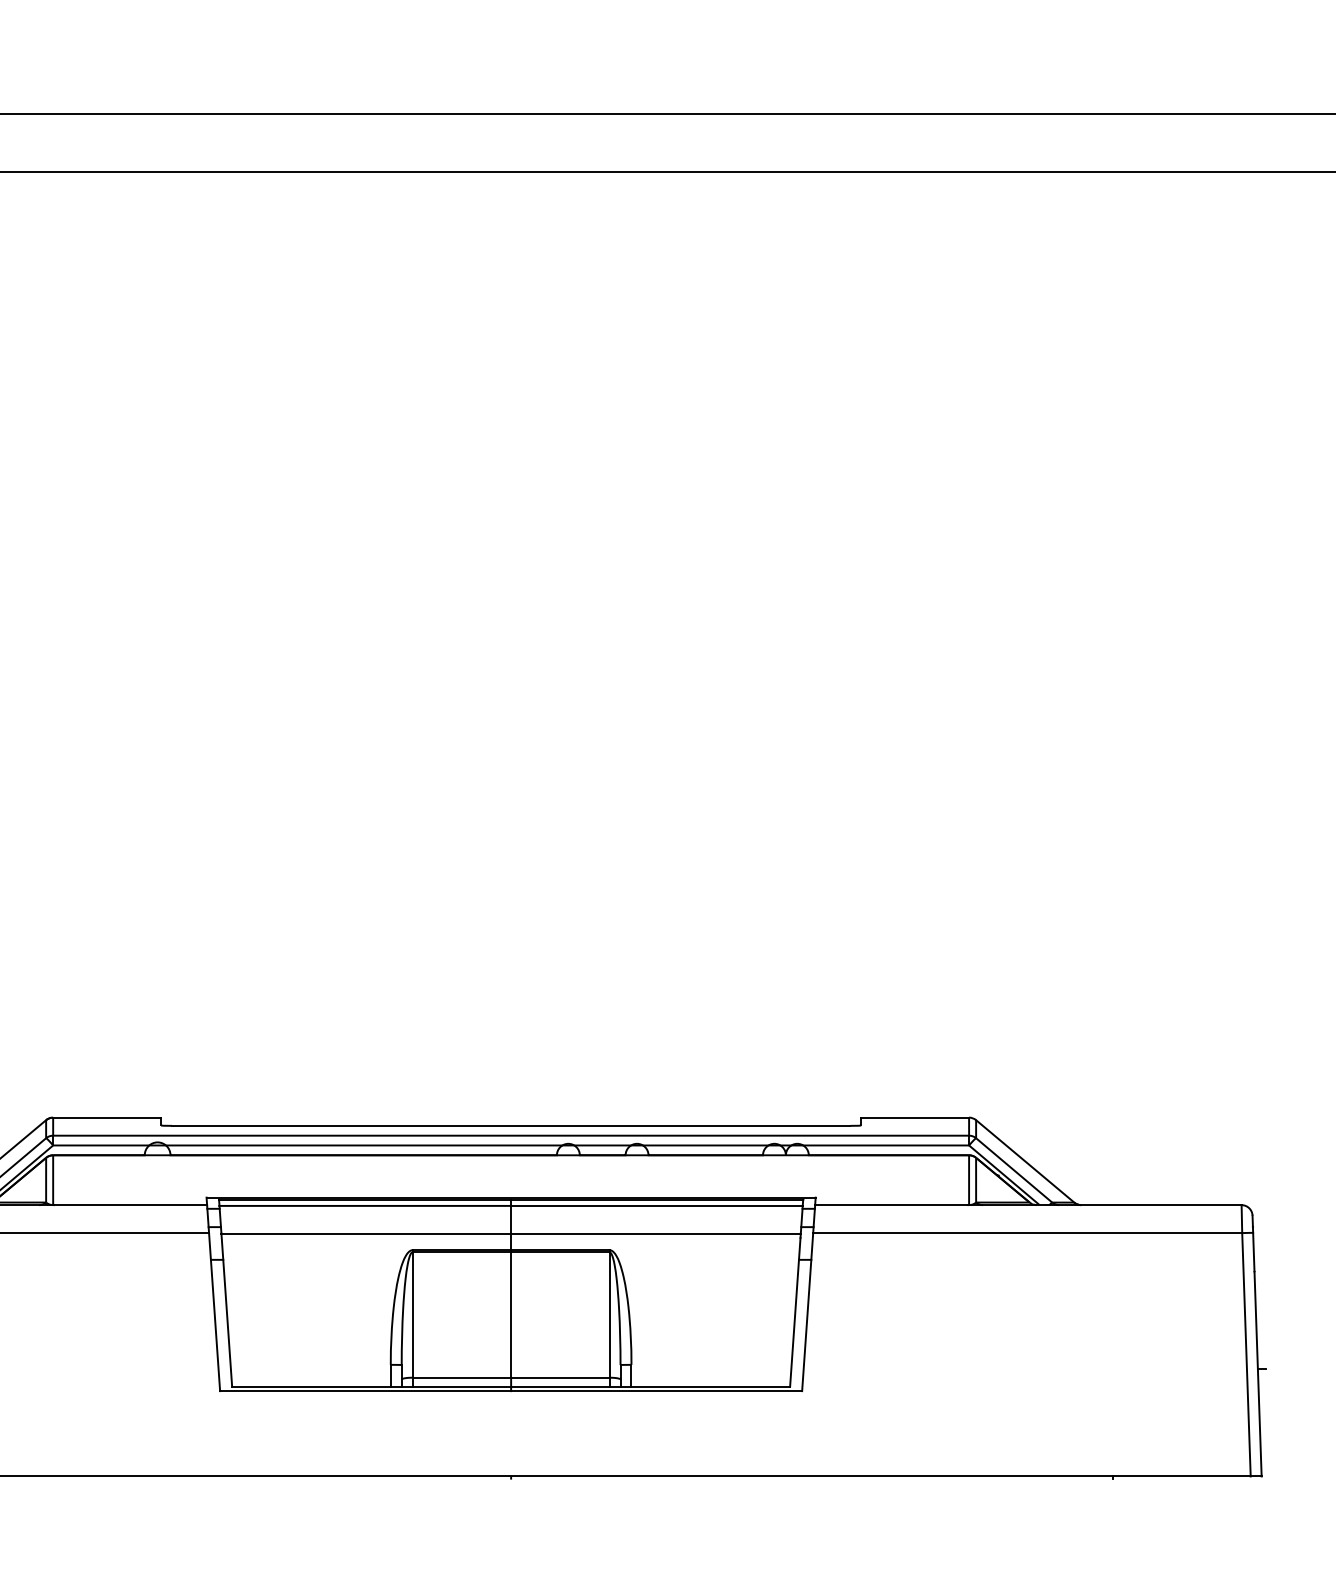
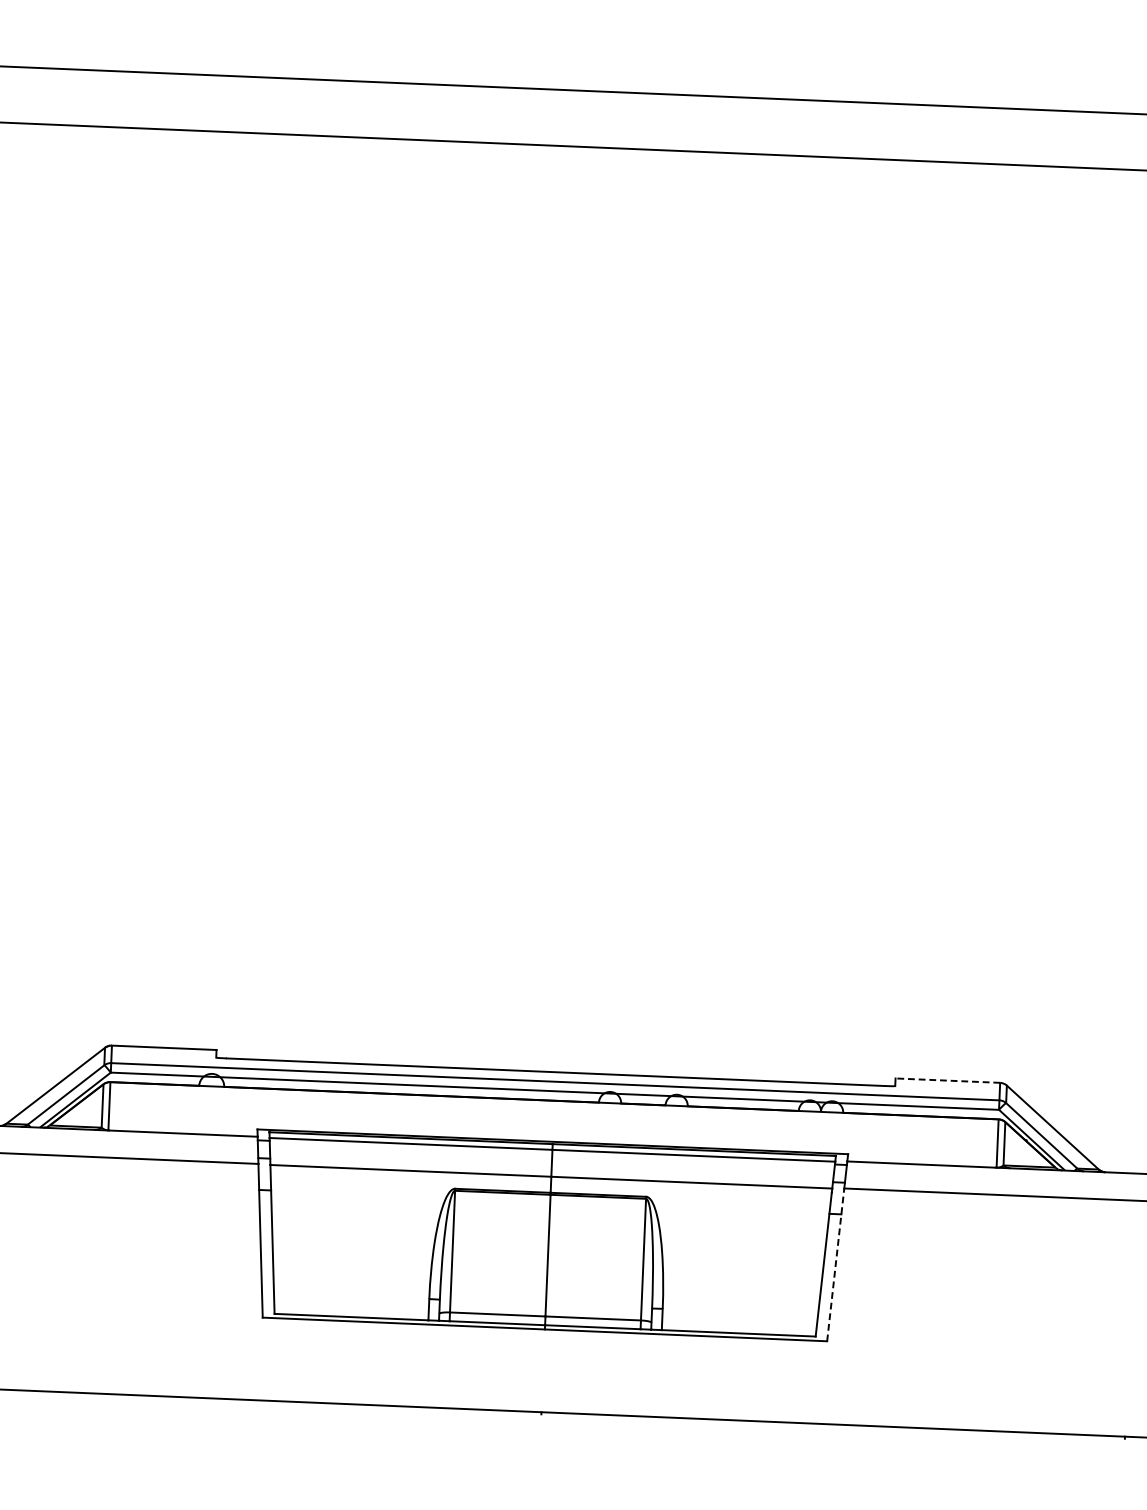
line: (915, 1117) -> (948, 1080), solid -> dashed
line: (807, 1311) -> (835, 1264), solid -> dashed

